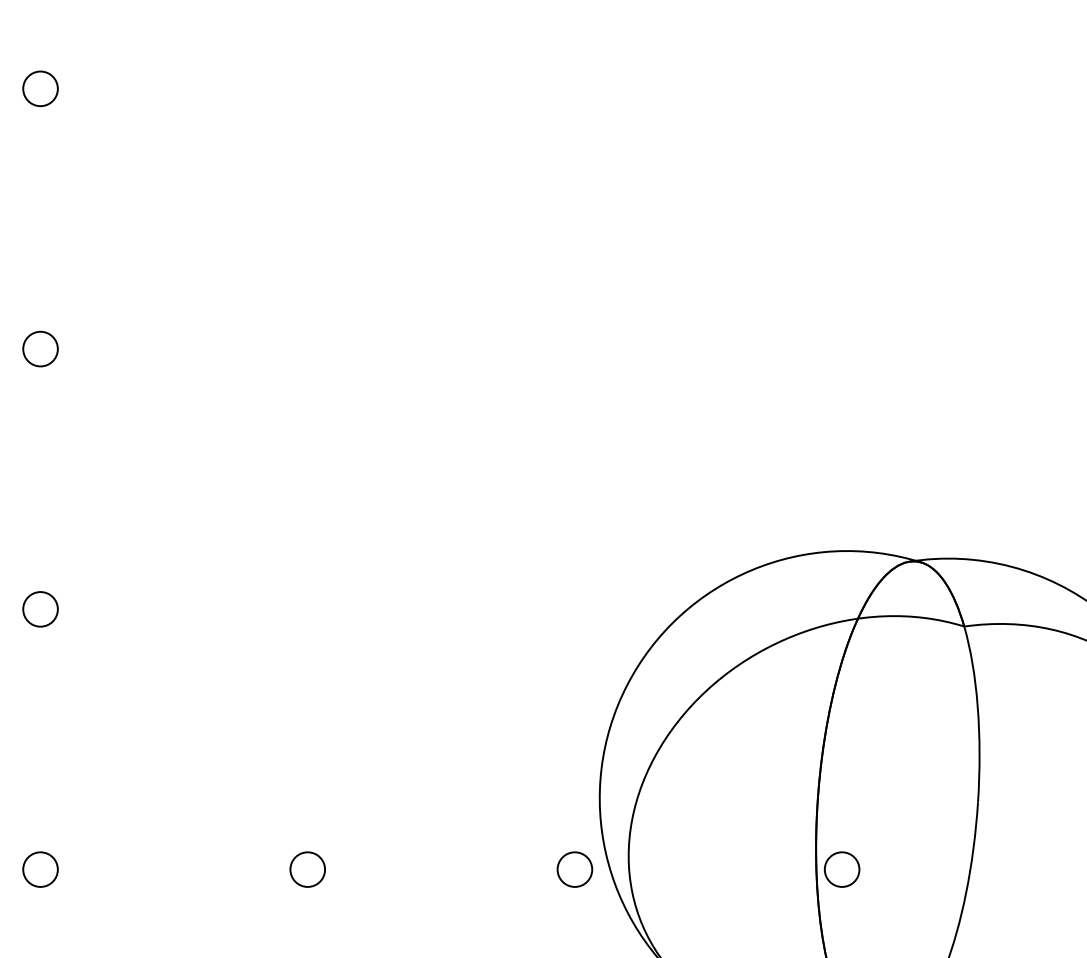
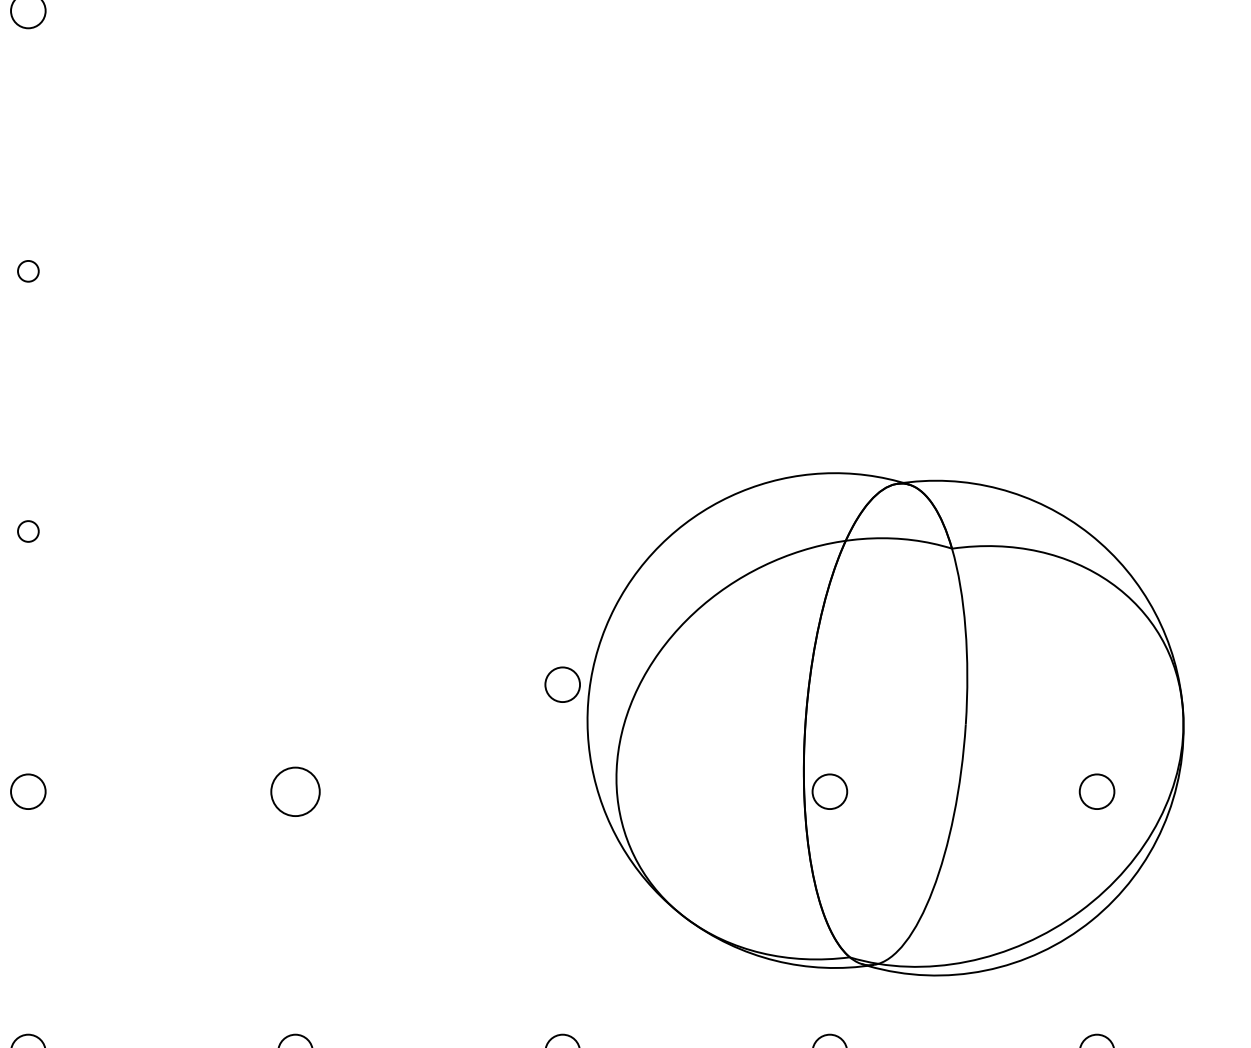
circle: (40, 349) -> (28, 271), size x0.6
circle: (40, 609) -> (28, 531), size x0.6
circle: (307, 869) -> (295, 791), size x1.4
circle: (574, 869) -> (562, 684), moved

